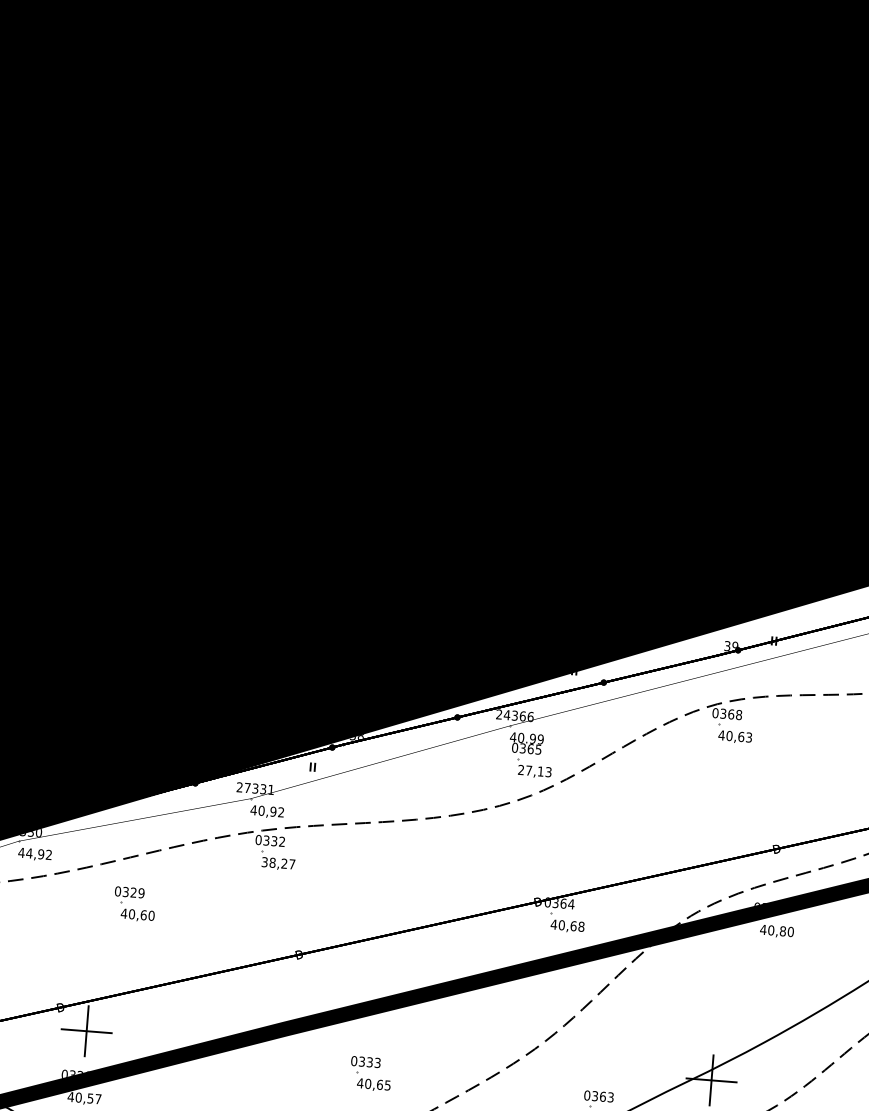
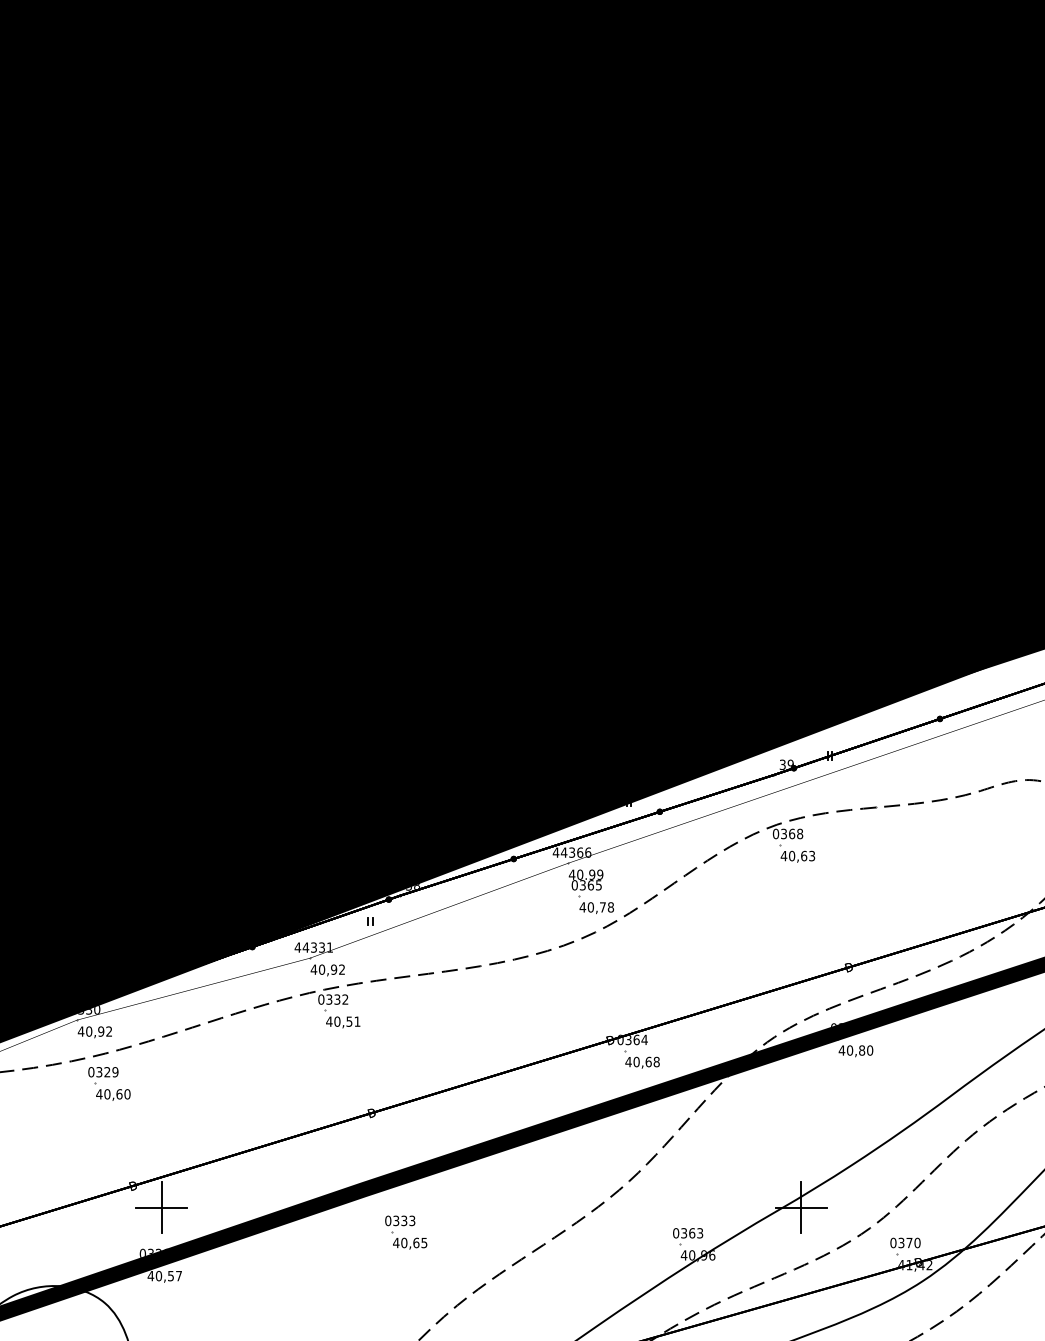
text: (498, 714) -> (555, 852), 24 -> 44
text: (534, 771) -> (596, 907), 27,13 -> 40,78
text: (243, 787) -> (301, 947), 27 -> 44
text: (28, 853) -> (88, 1031), 44,92 -> 40,92
text: (278, 863) -> (343, 1021), 38,27 -> 40,51
part: (134, 903) -> (109, 1083), moved
part: (371, 1073) -> (406, 1232), moved

